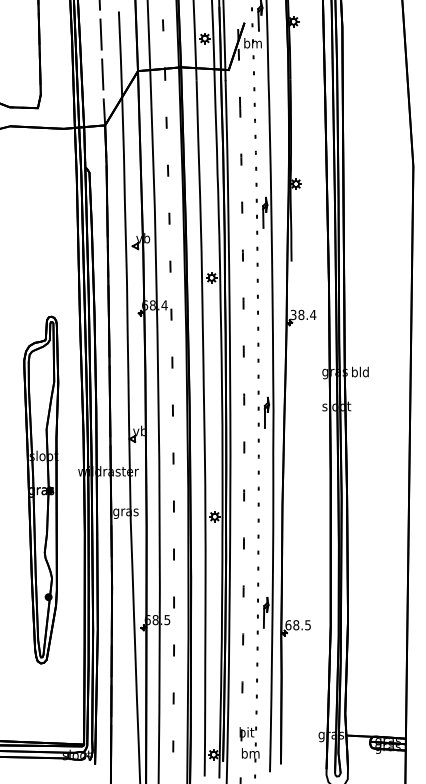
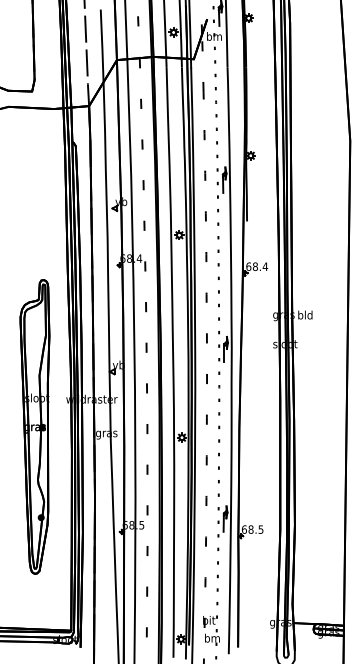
text: (293, 314) -> (248, 266), 38.4 -> 68.4
part: (41, 489) -> (35, 426), moved

